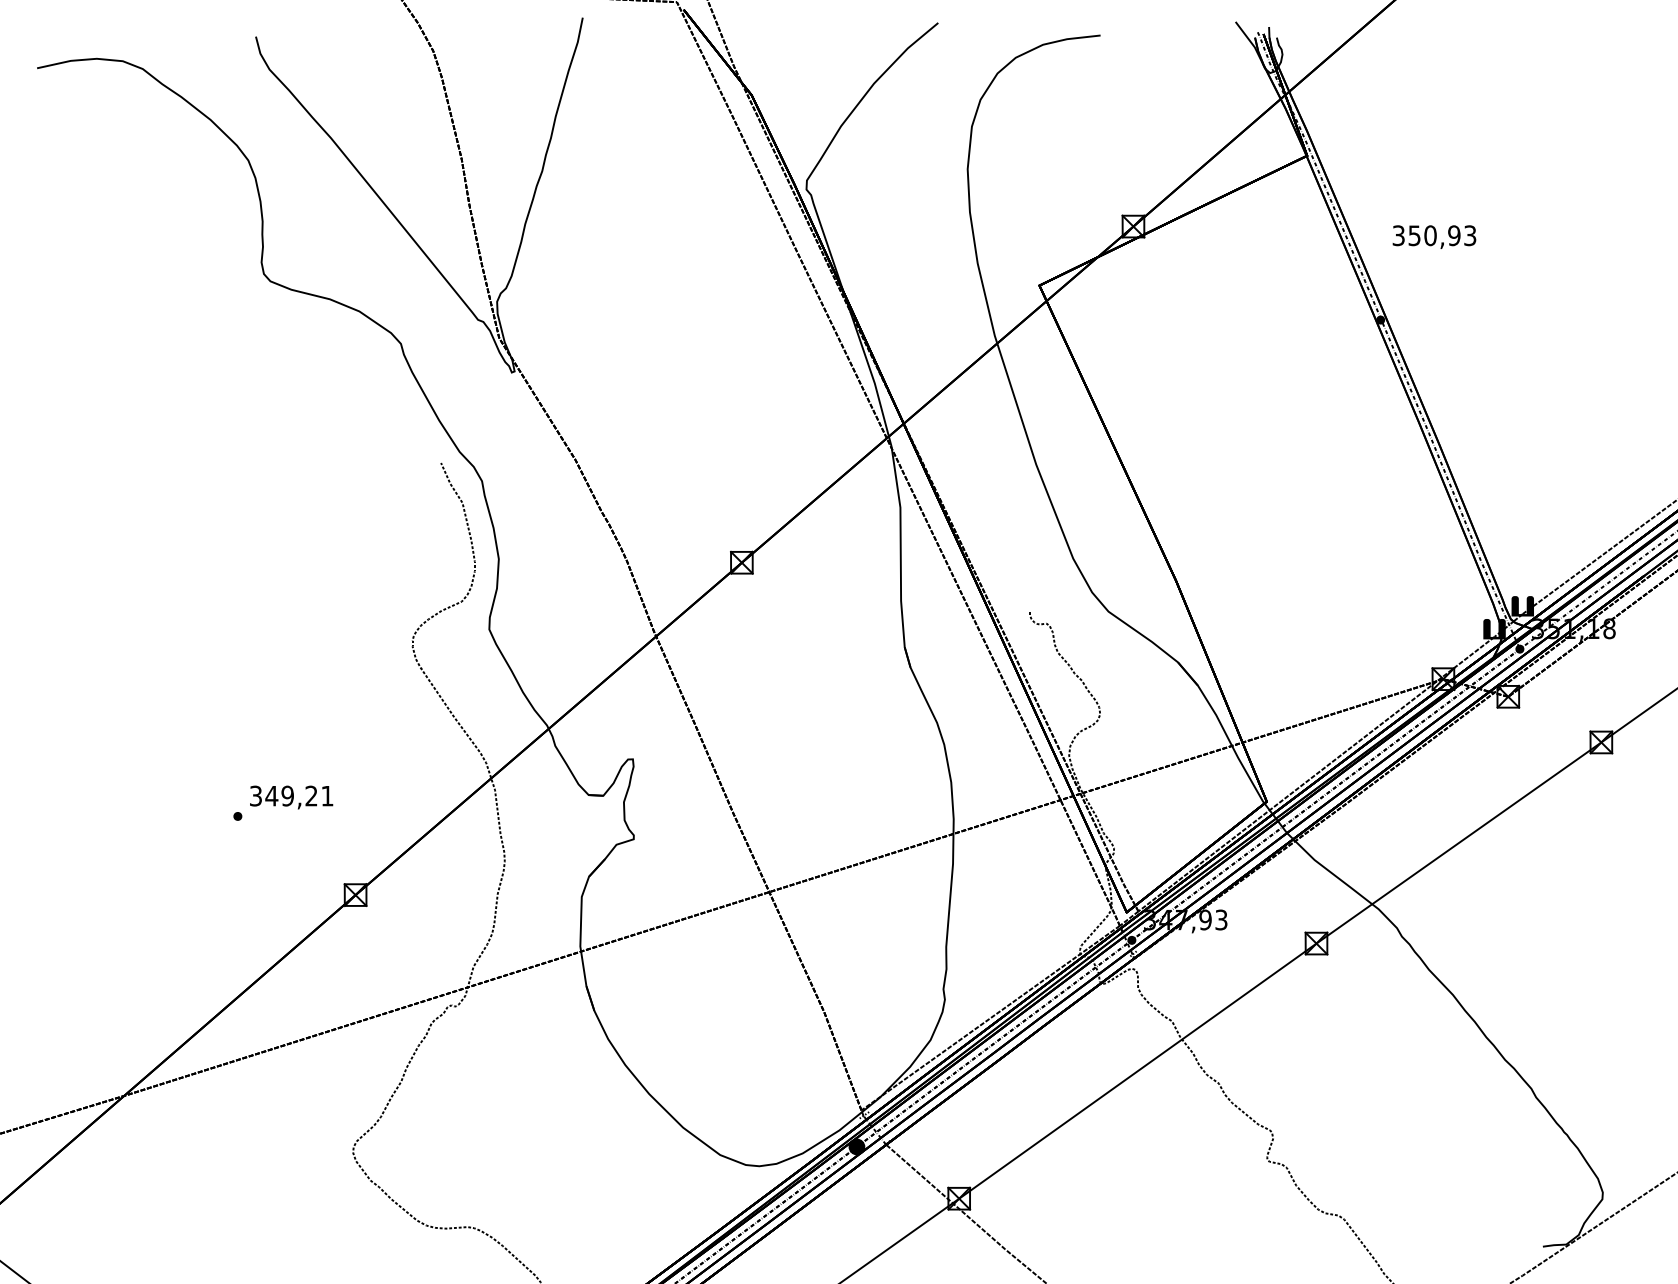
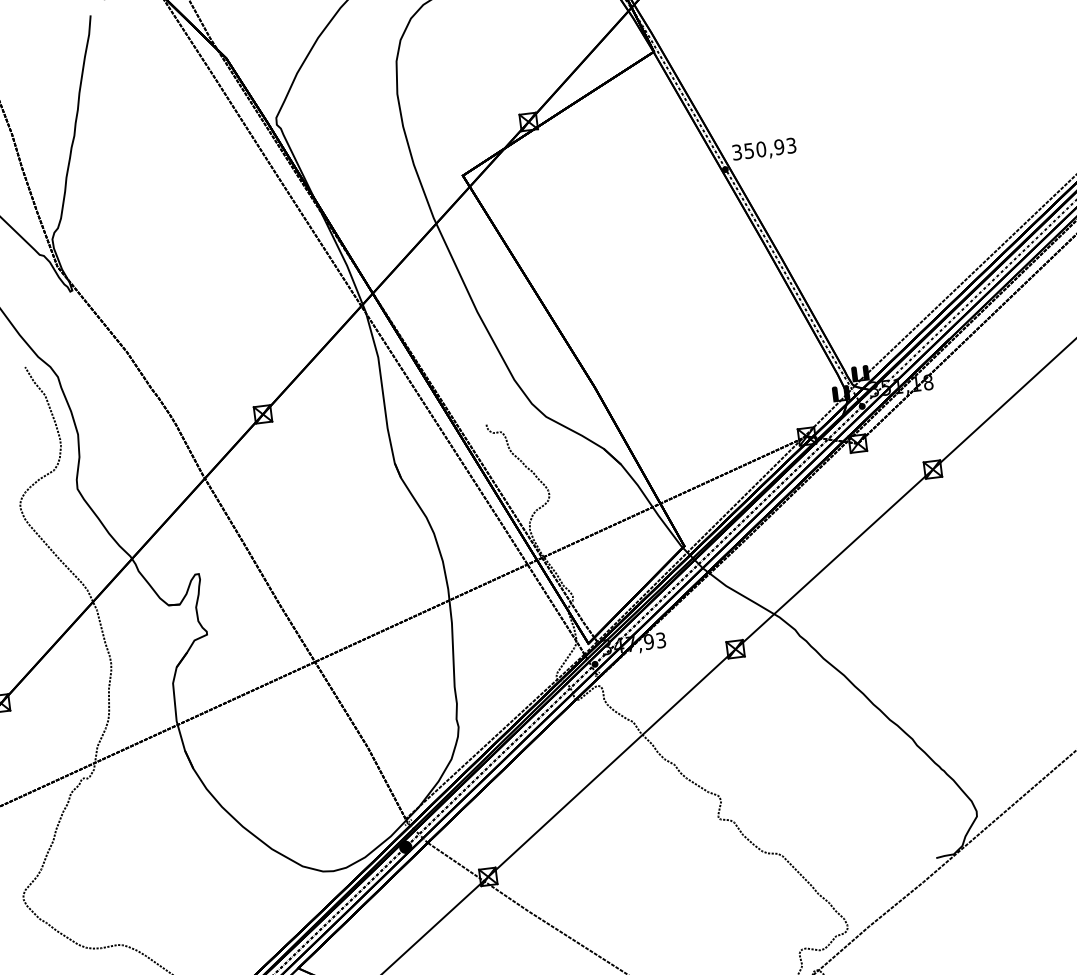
text: (1434, 236) -> (764, 149), moved

